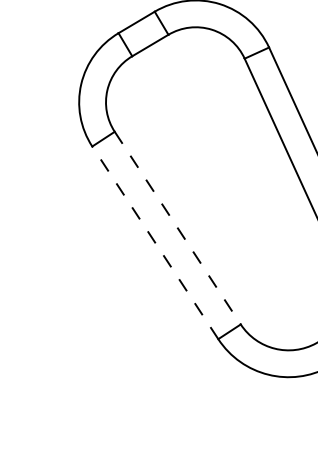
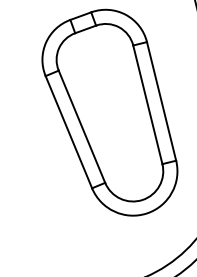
line: (176, 227) -> (81, 126), dashed -> solid
line: (154, 243) -> (68, 132), dashed -> solid

